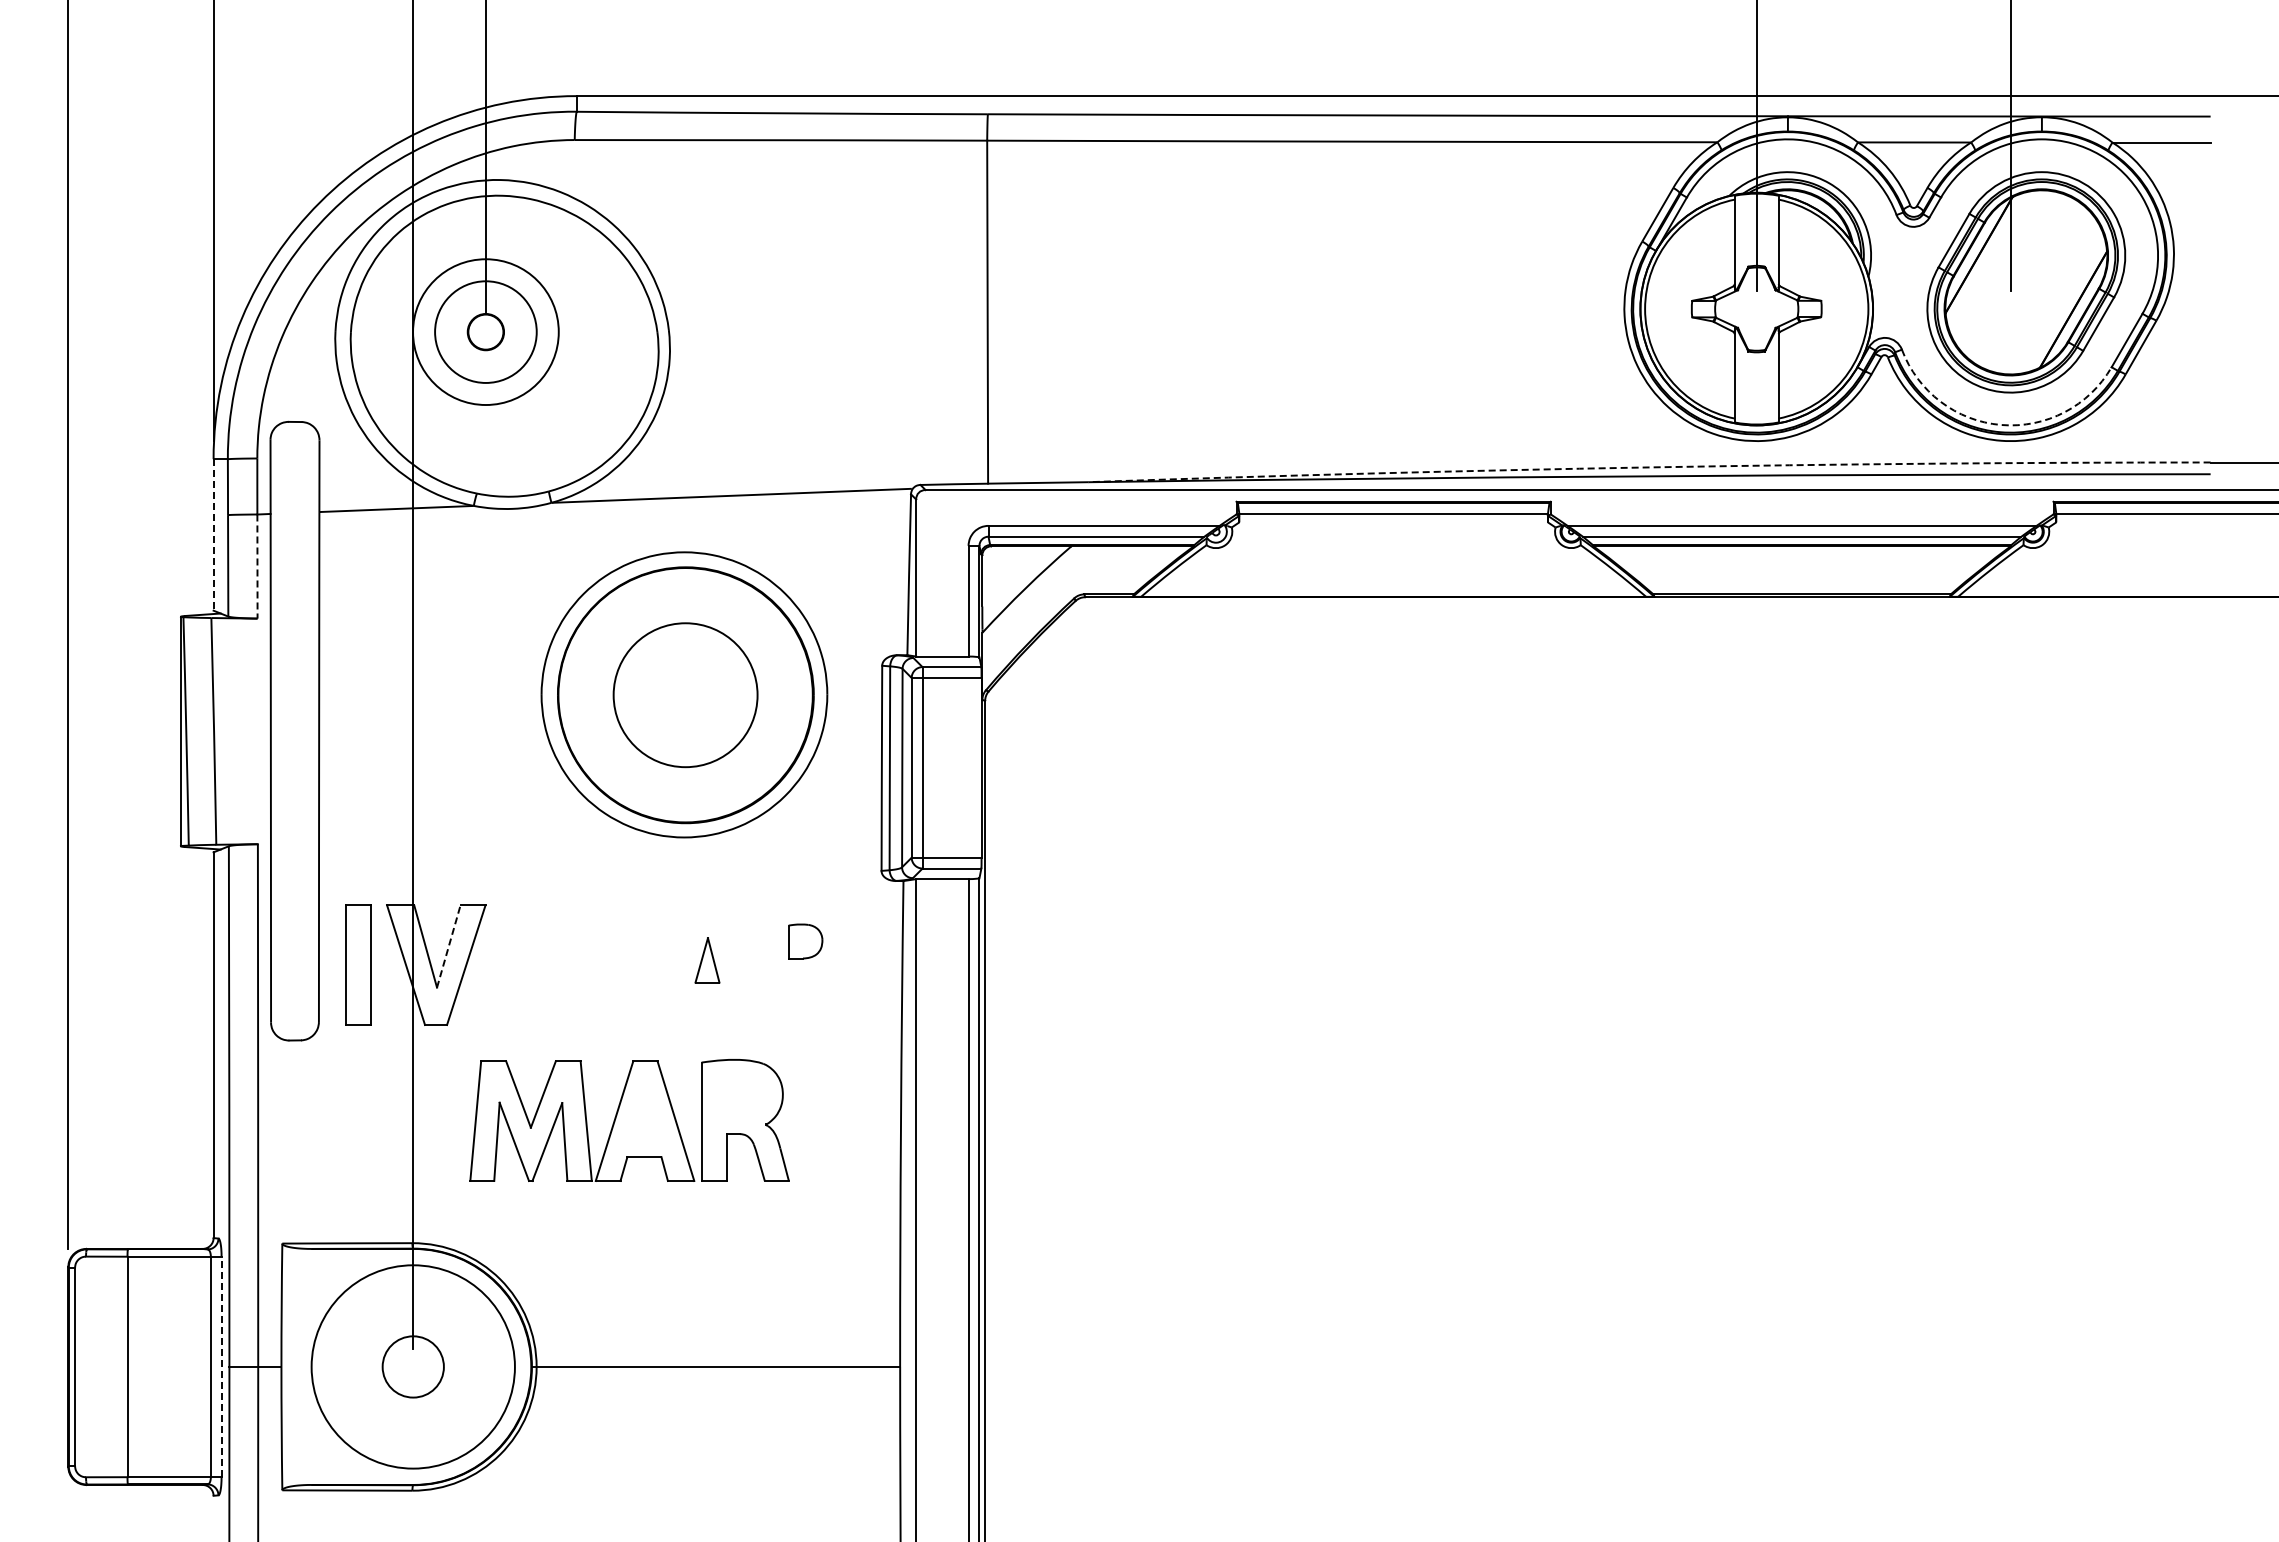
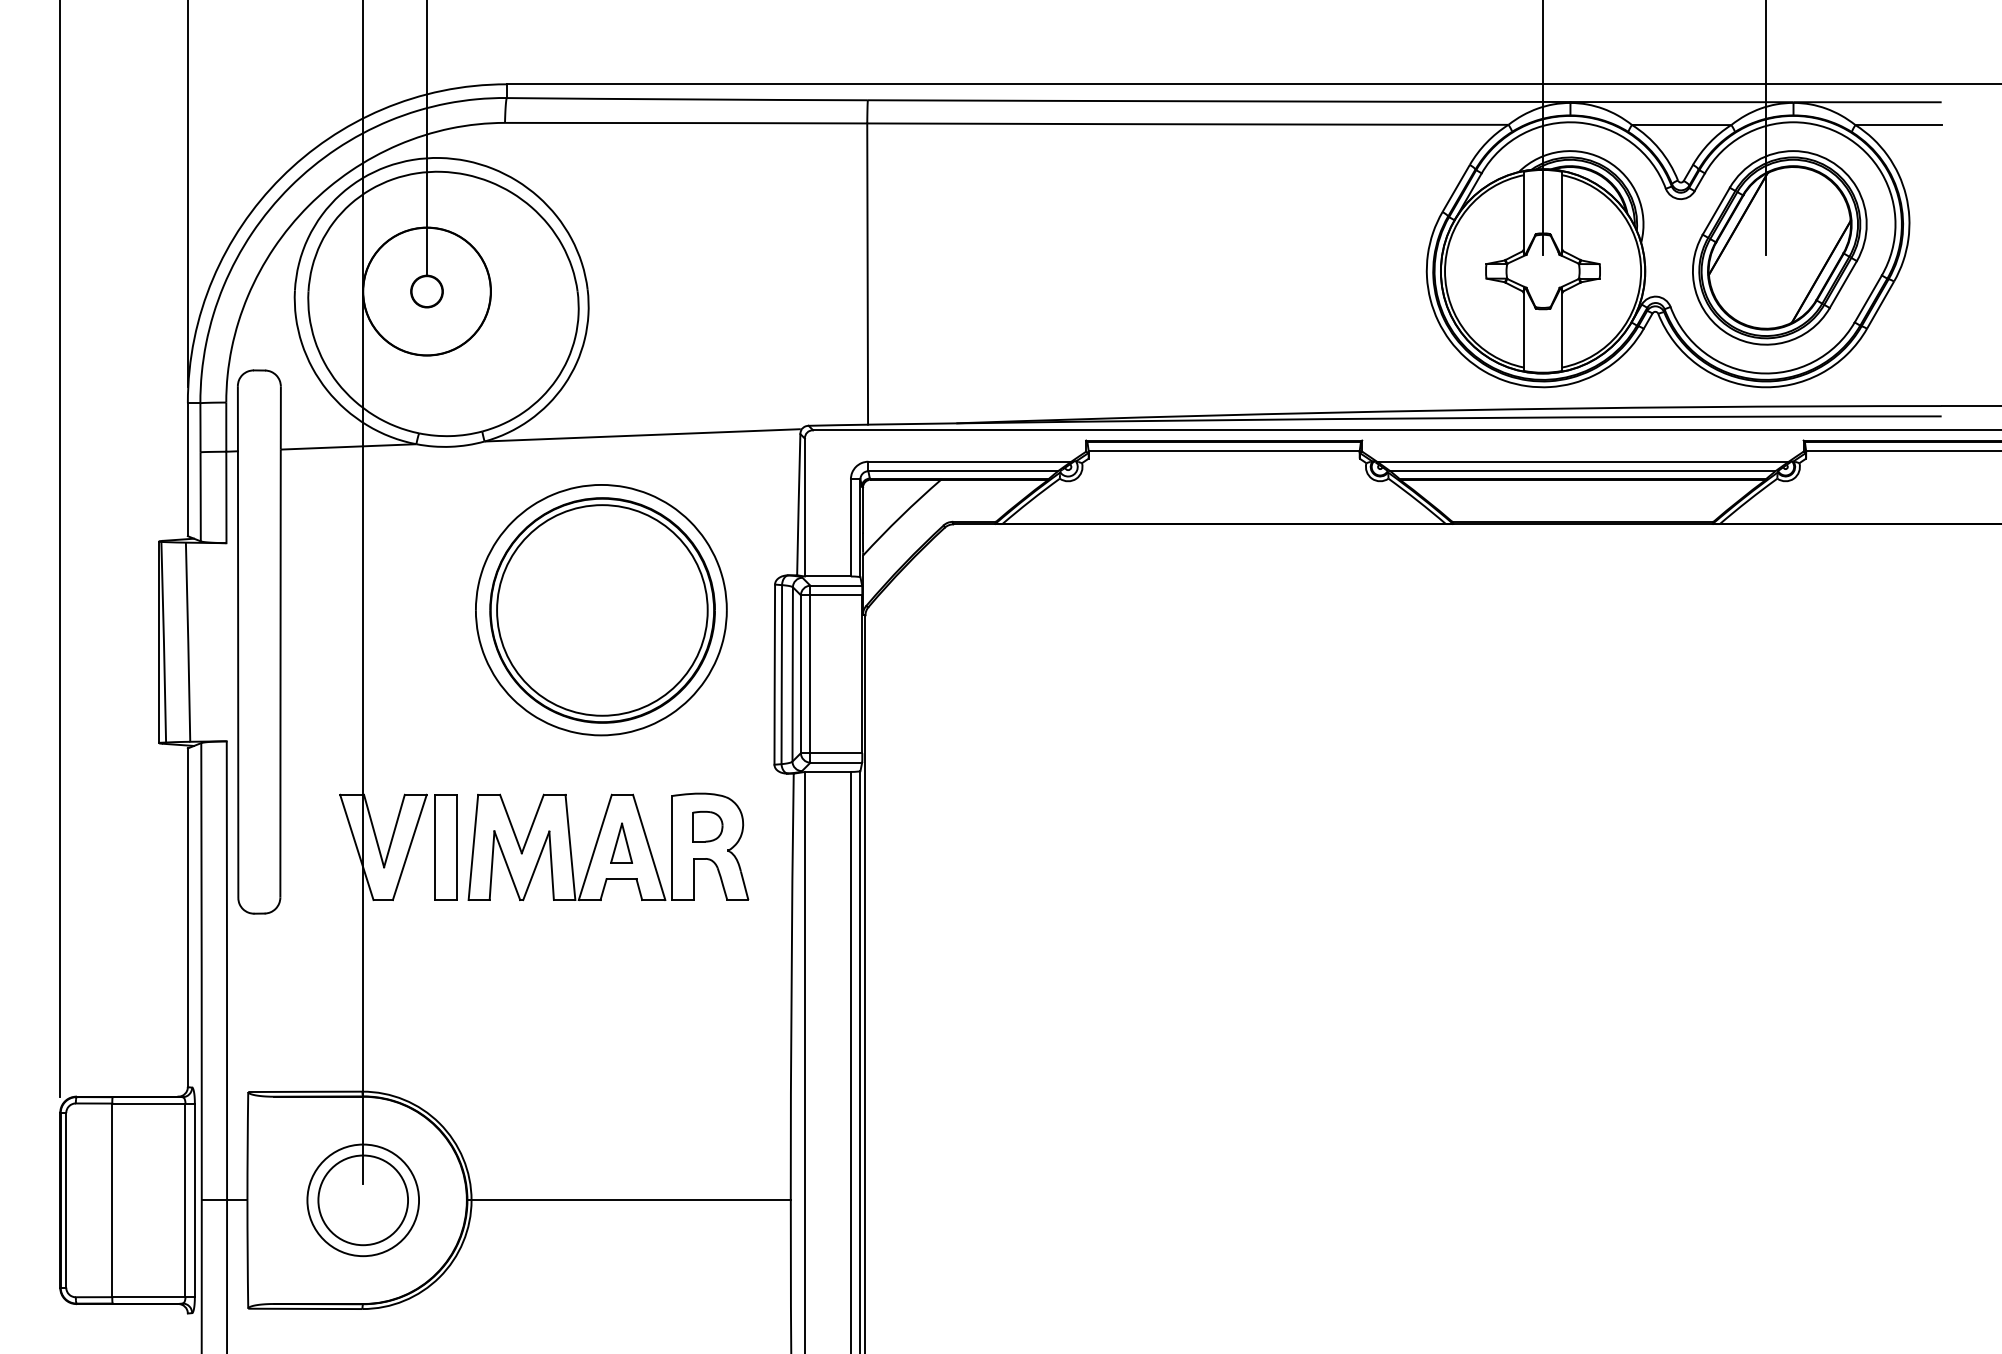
circle: (485, 331) -> (426, 291), size x1.43
arc: (2001, 425) -> (1758, 373), dashed -> solid
arc: (1649, 467) -> (1448, 410), dashed -> solid
line: (213, 534) -> (187, 469), dashed -> solid
line: (257, 567) -> (226, 498), dashed -> solid
circle: (685, 695) -> (602, 610), size x1.67
line: (448, 946) -> (394, 831), dashed -> solid
part: (358, 964) -> (445, 846), moved
part: (629, 1120) -> (608, 846), moved
line: (221, 1366) -> (194, 1199), dashed -> solid
circle: (412, 1366) -> (362, 1199), size x0.62
circle: (413, 1366) -> (363, 1199), size x1.67

